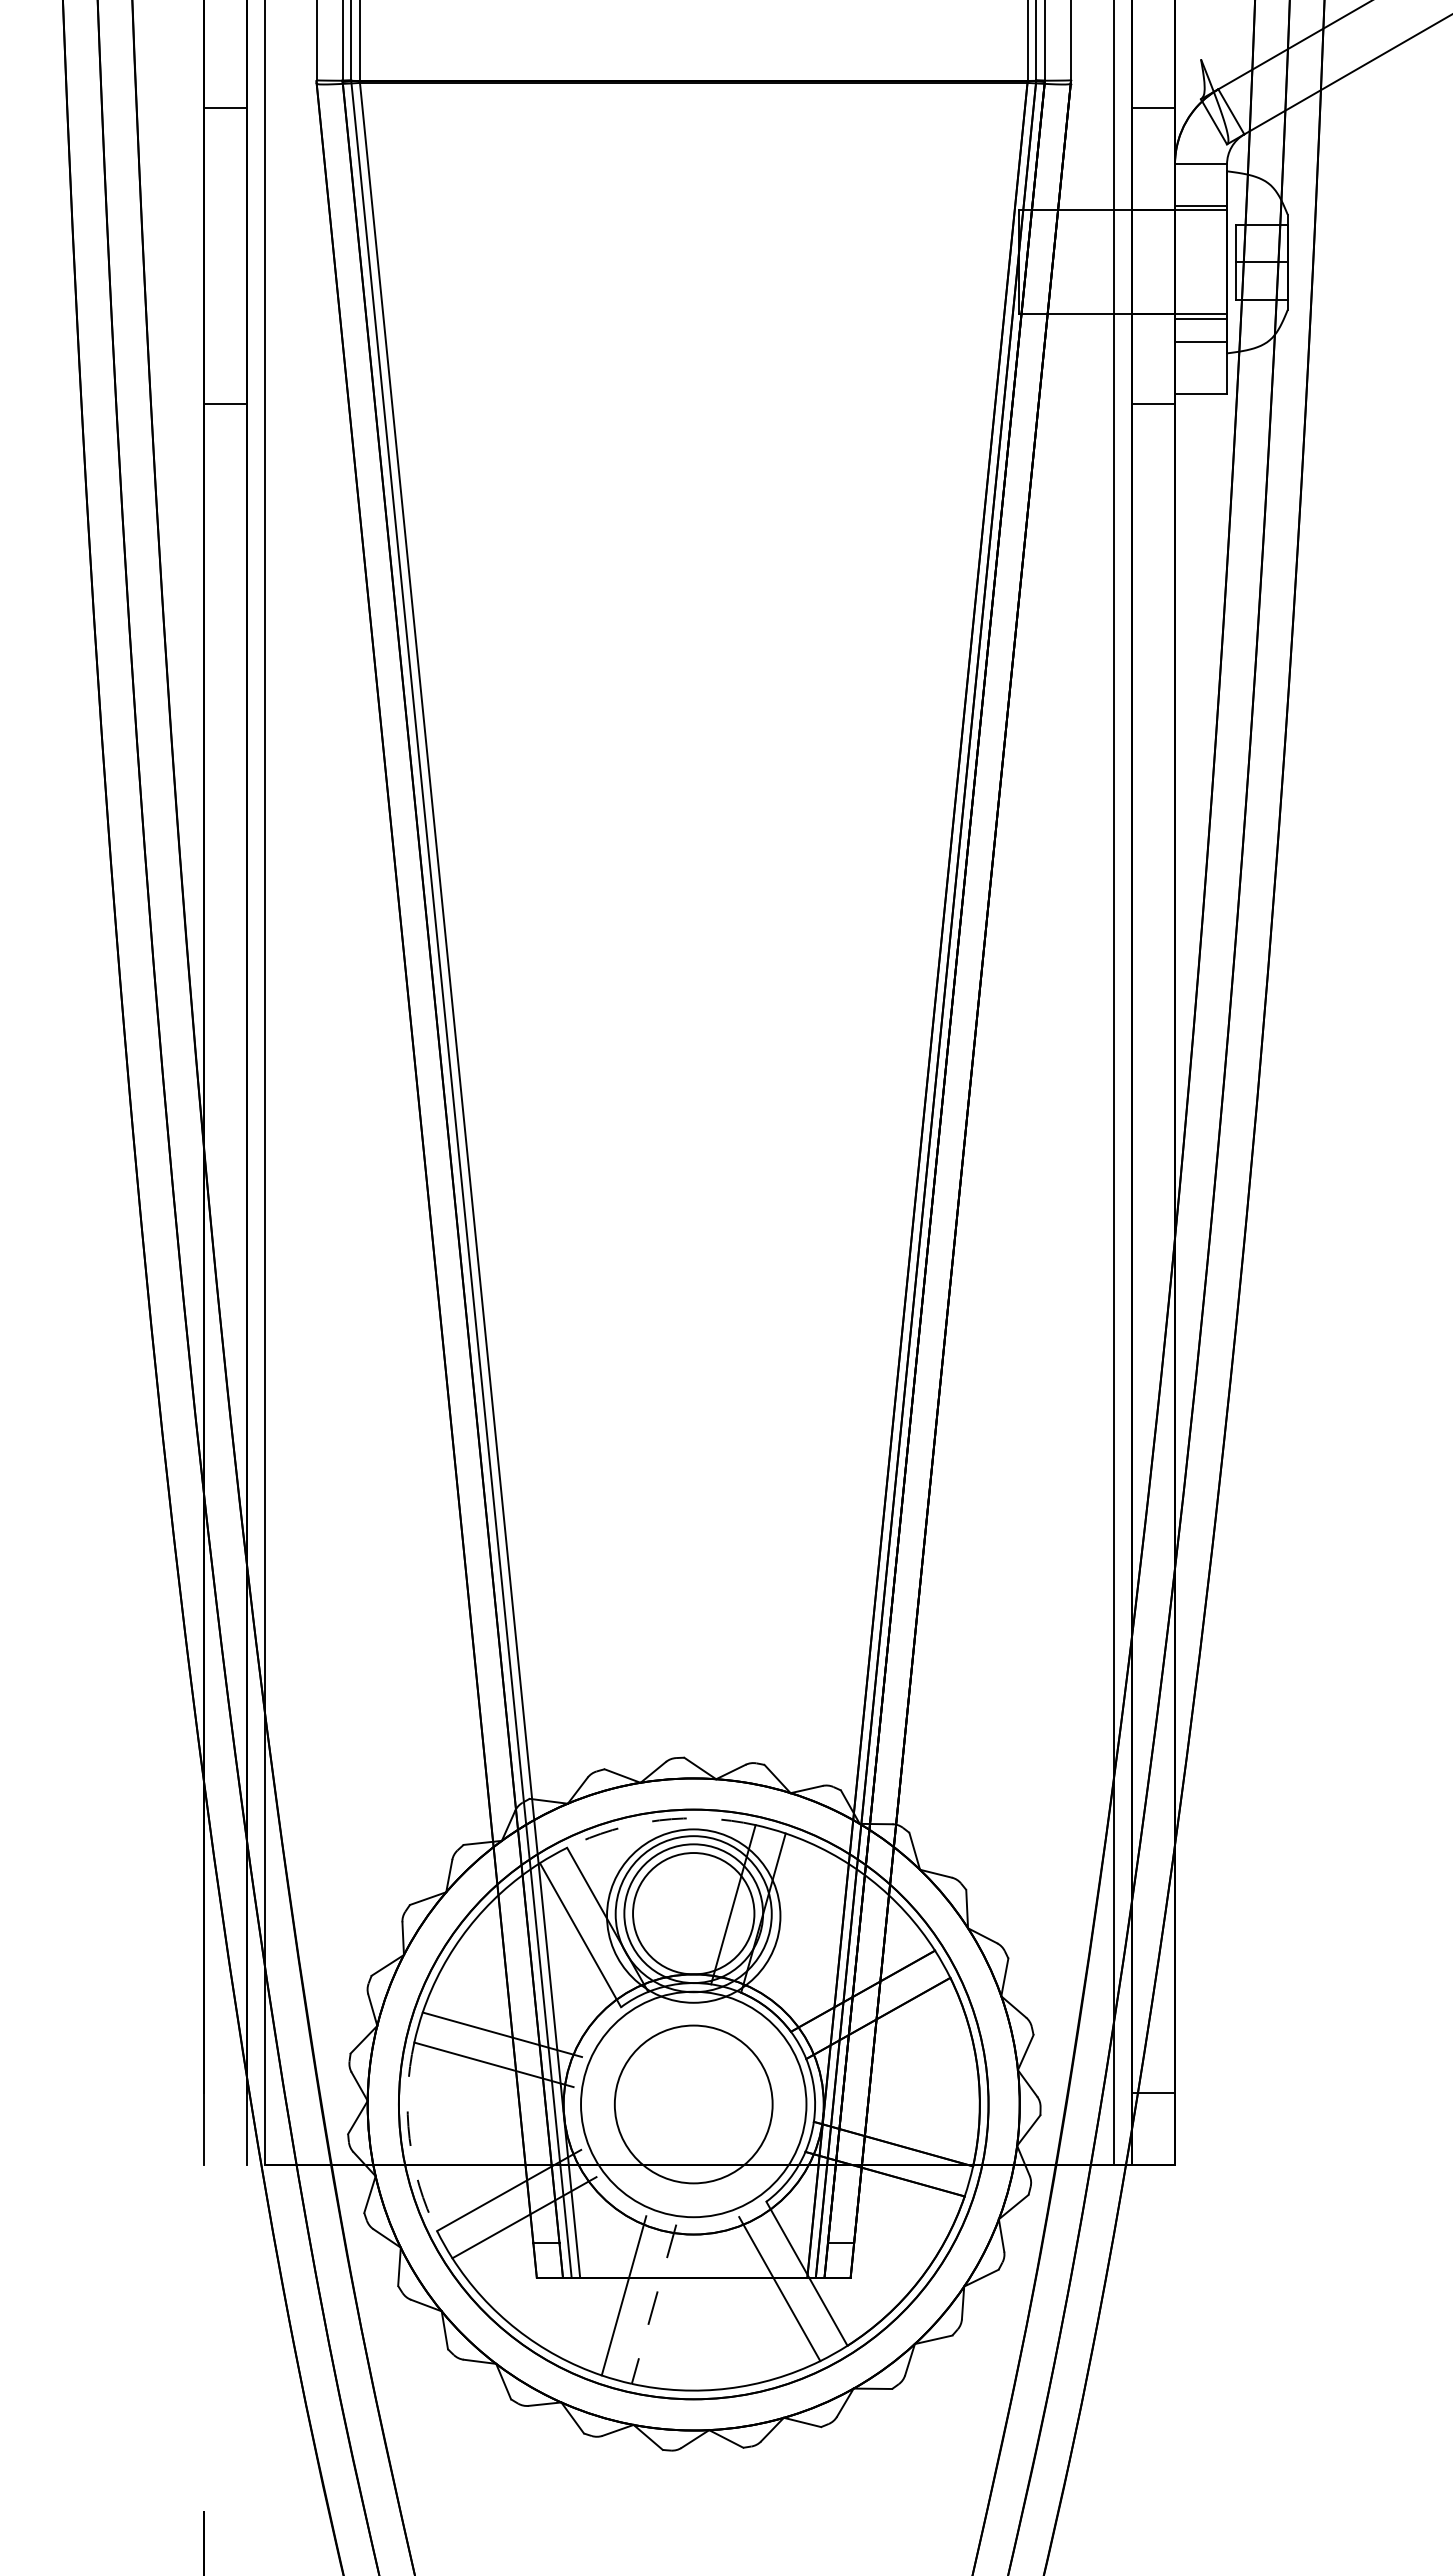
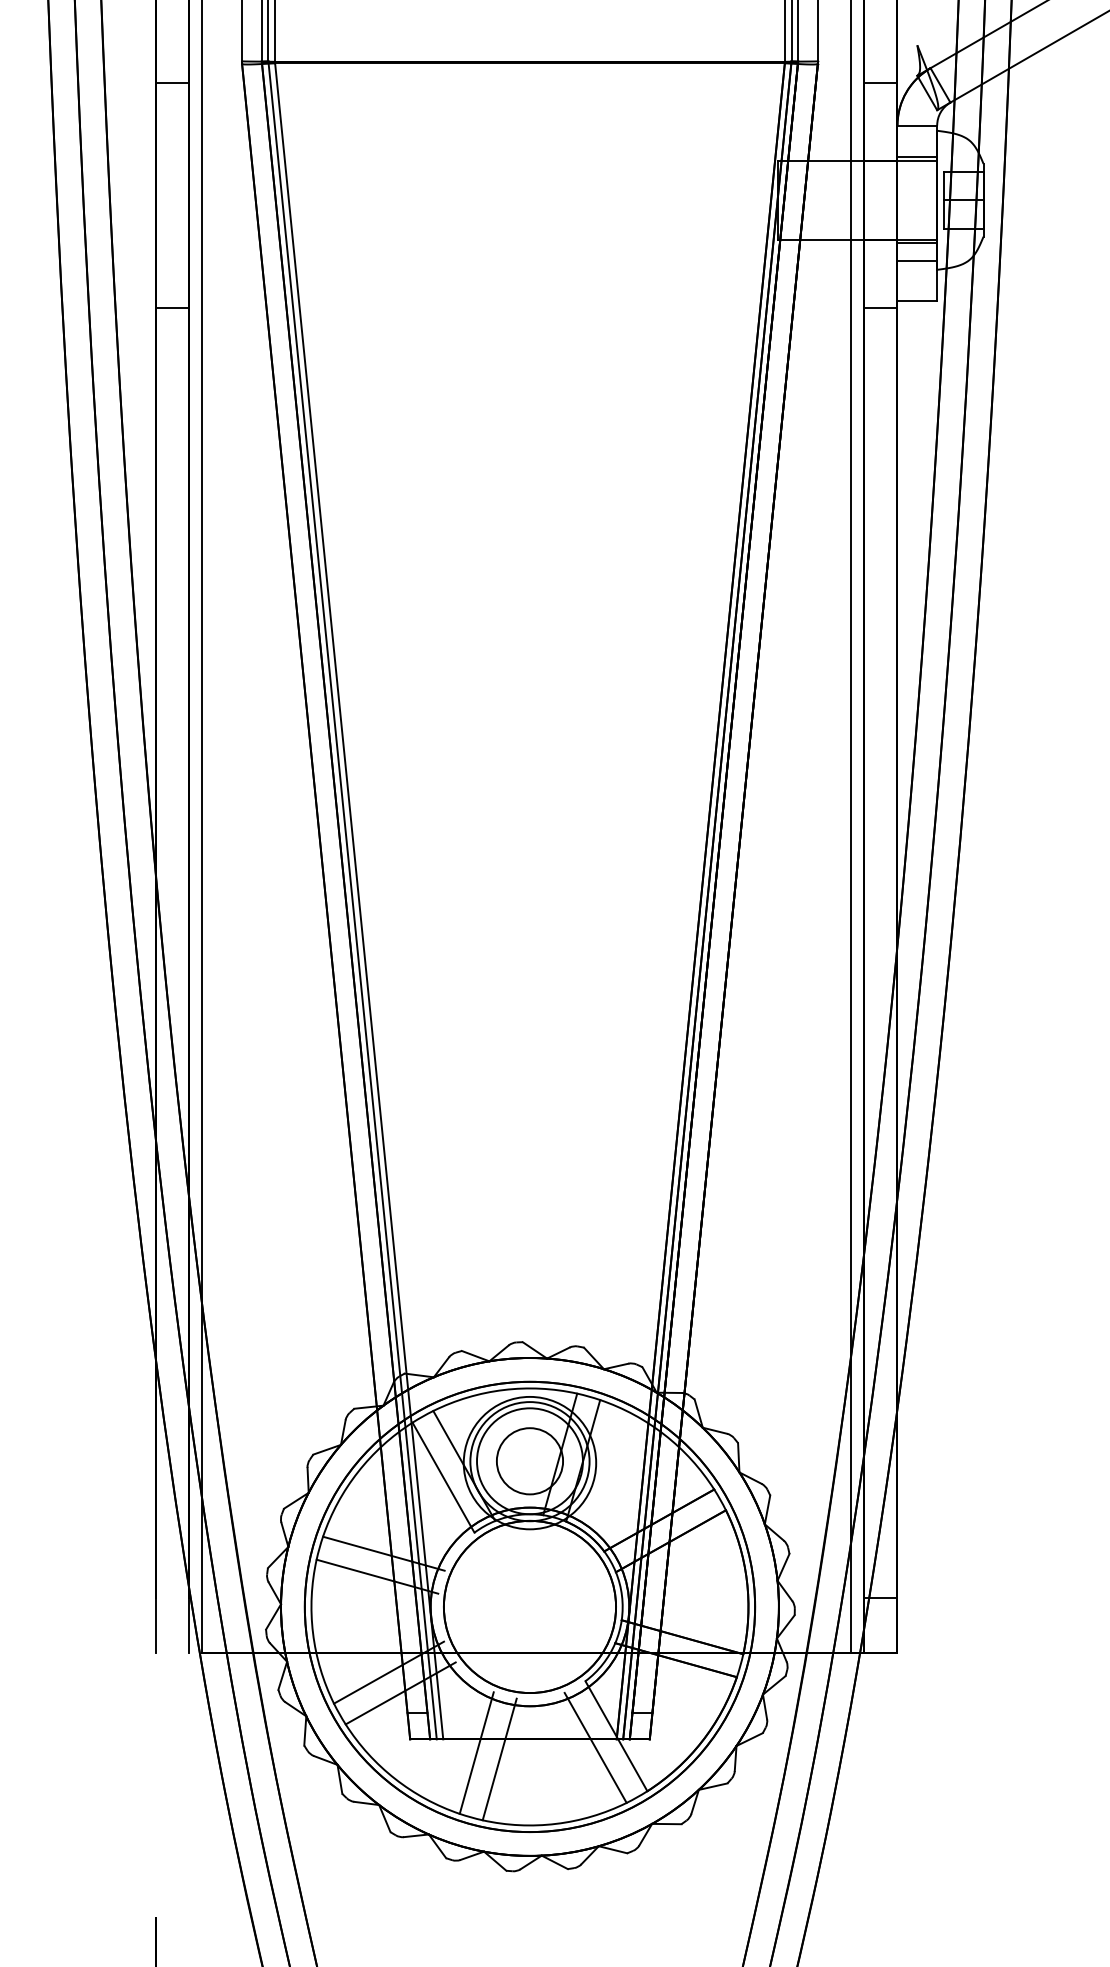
arc: (659, 1820) -> (503, 1390), dashed -> solid
circle: (693, 1913) -> (529, 1461), size x0.71
circle: (693, 2104) -> (529, 1606), size x1.43
arc: (409, 2138) -> (312, 1632), dashed -> solid
line: (654, 2304) -> (500, 1759), dashed -> solid

